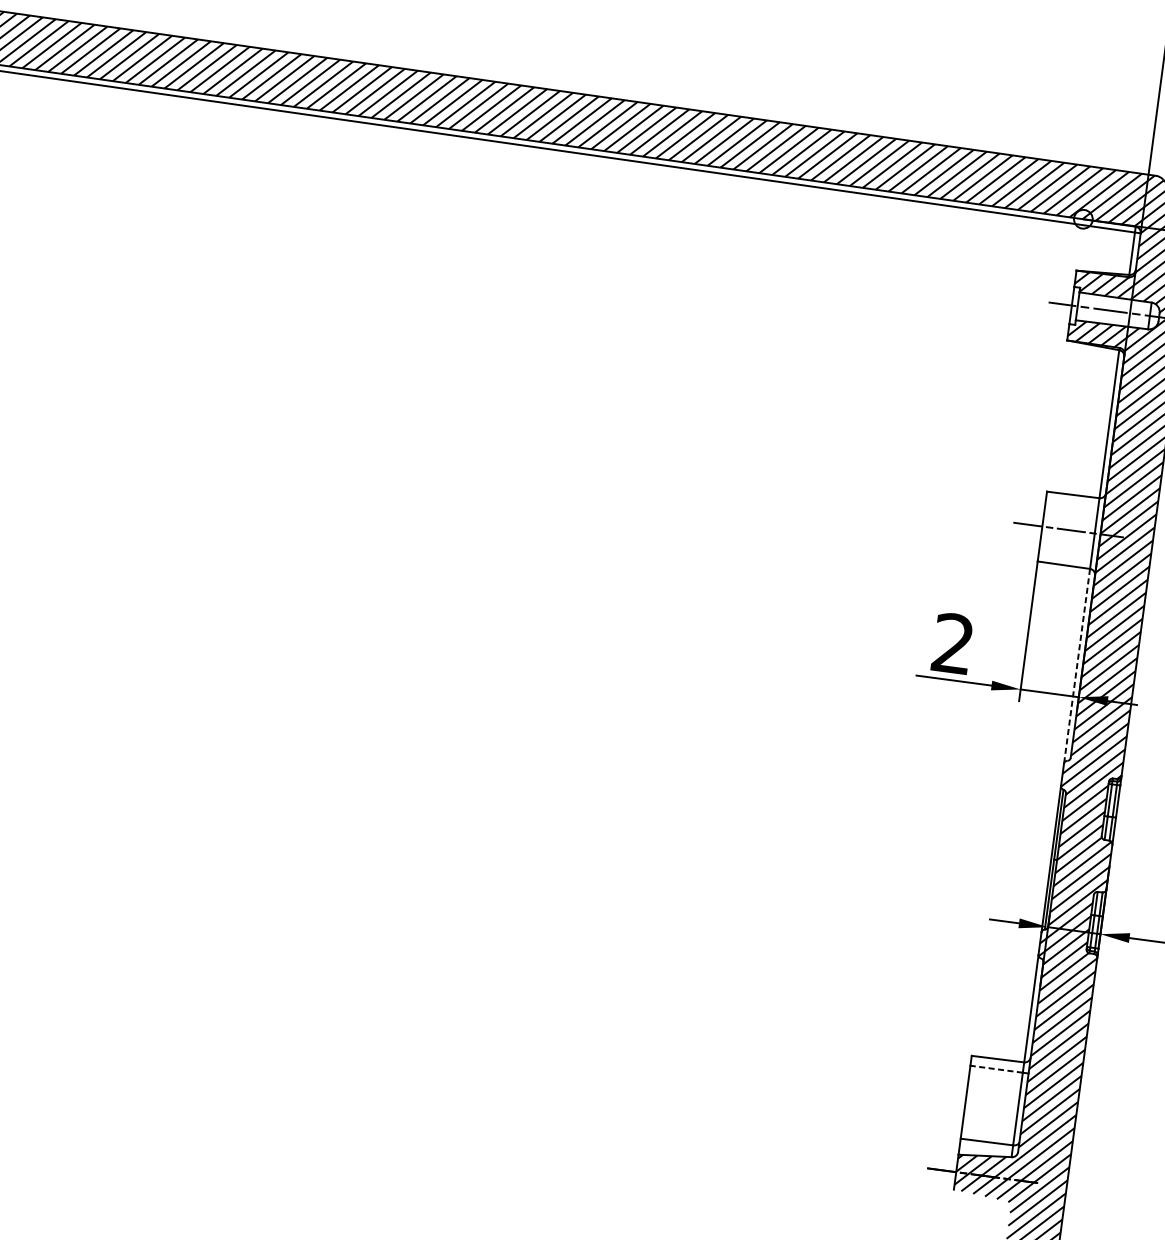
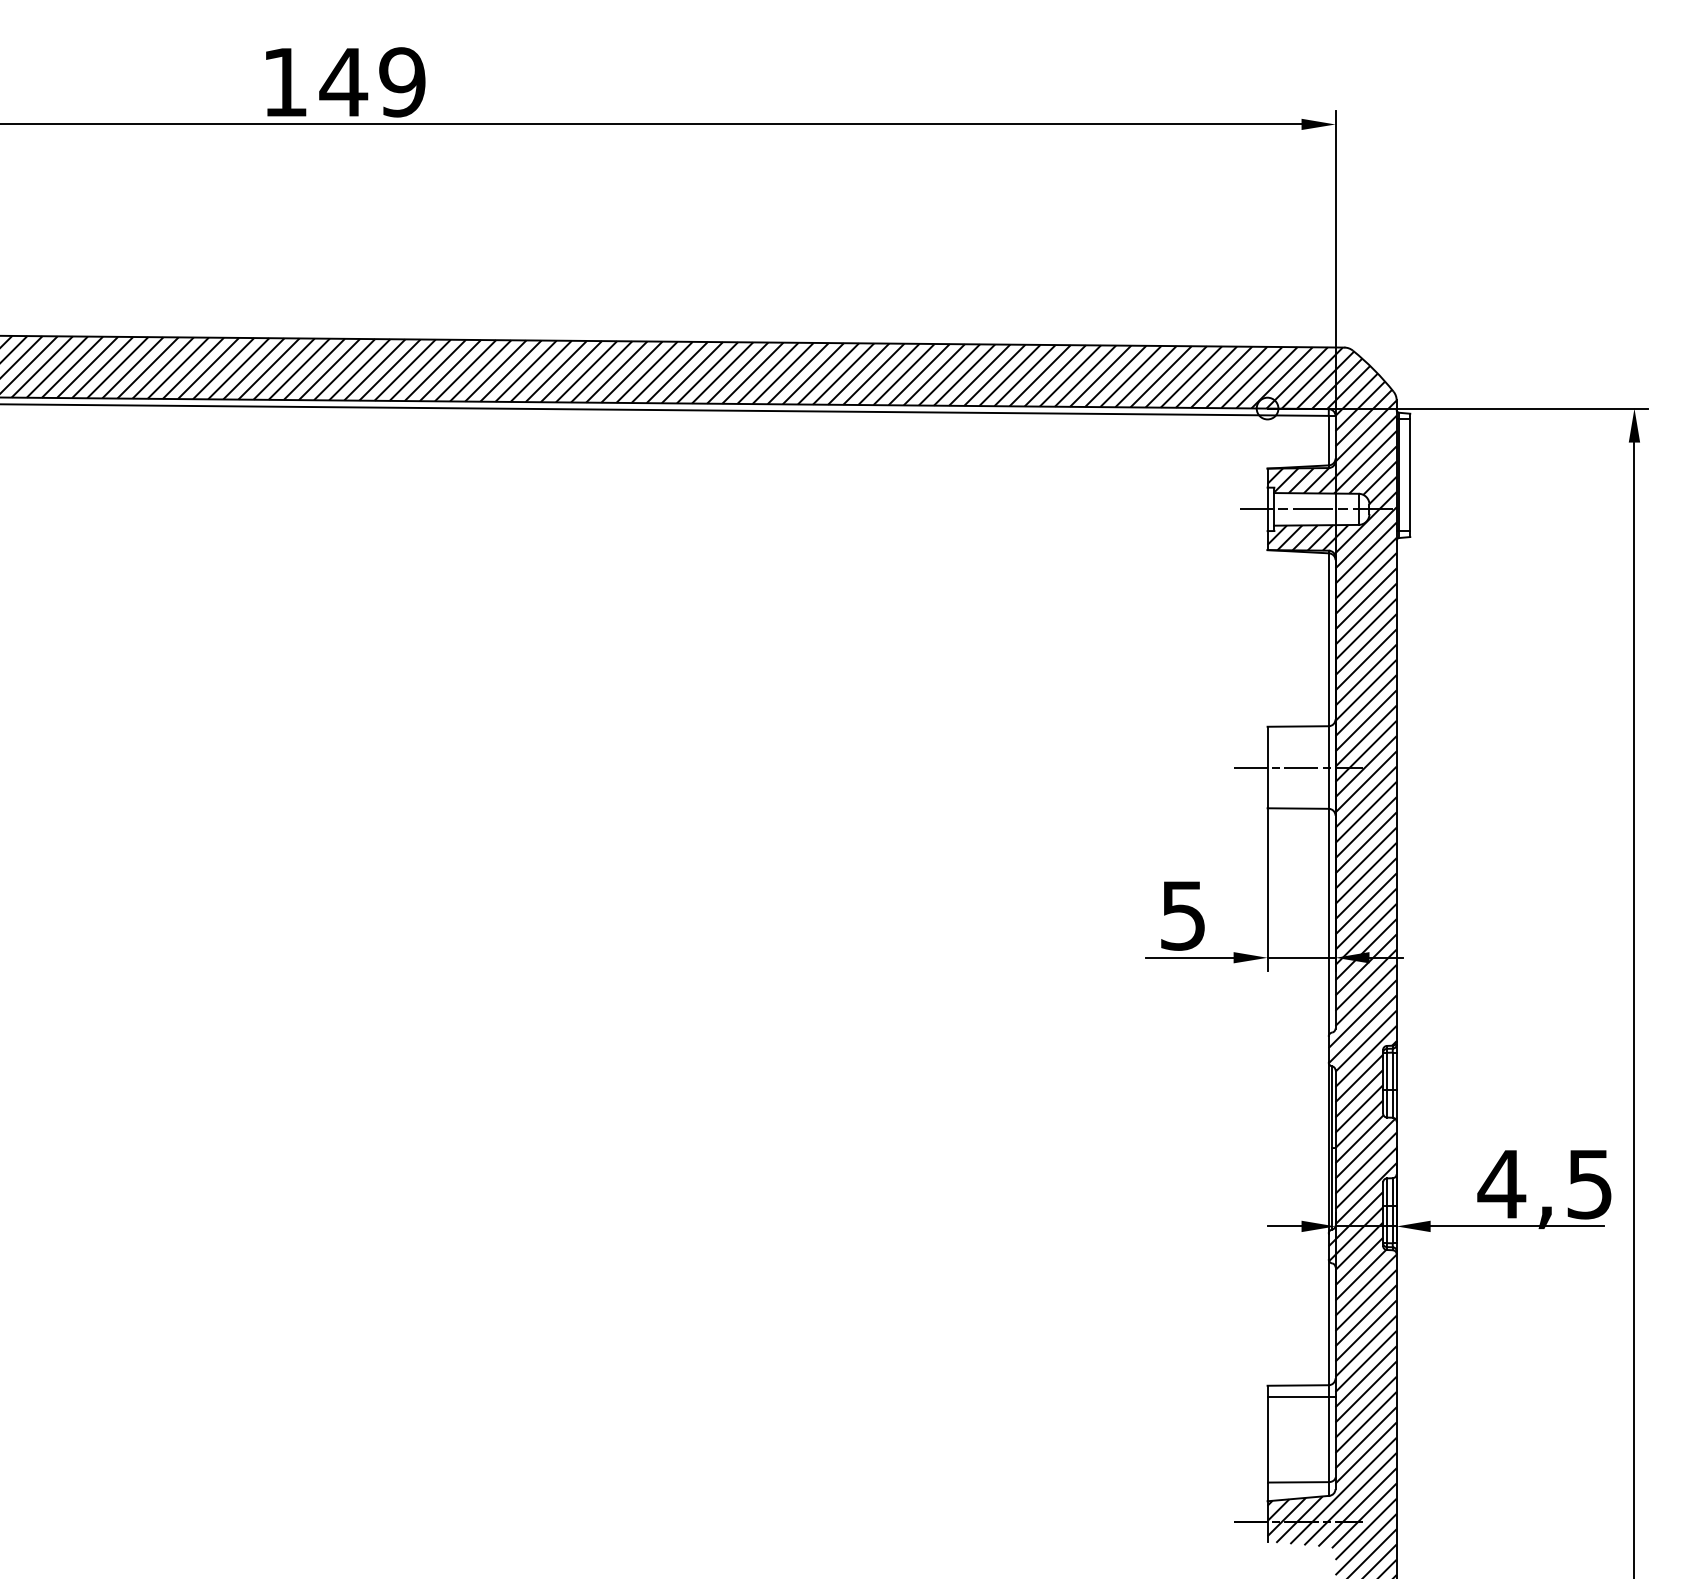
text: (952, 643) -> (1182, 915), 2 -> 5
line: (1076, 666) -> (1328, 922), dashed -> solid
line: (996, 1069) -> (1298, 1397), dashed -> solid

